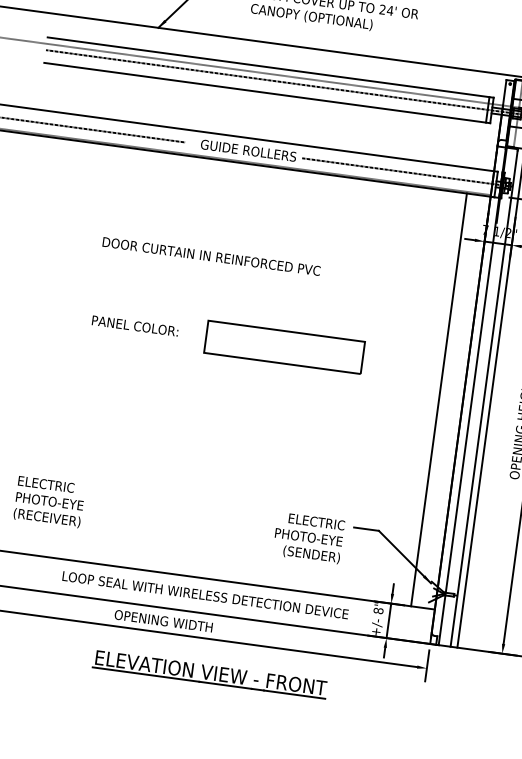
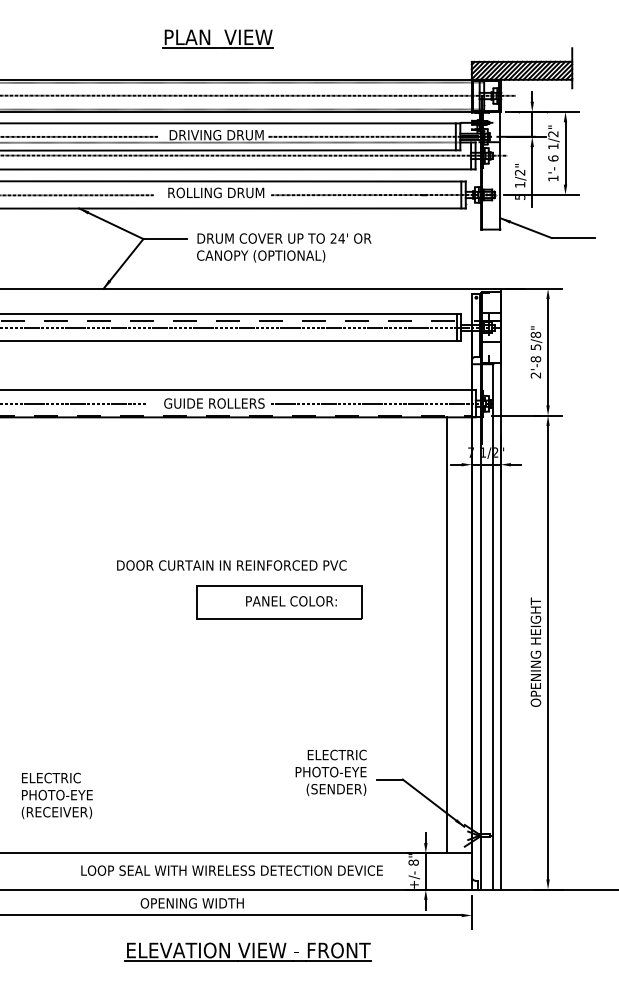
text: (211, 256) -> (231, 565), moved
text: (135, 326) -> (291, 601), moved
text: (308, 537) -> (330, 772), moved

